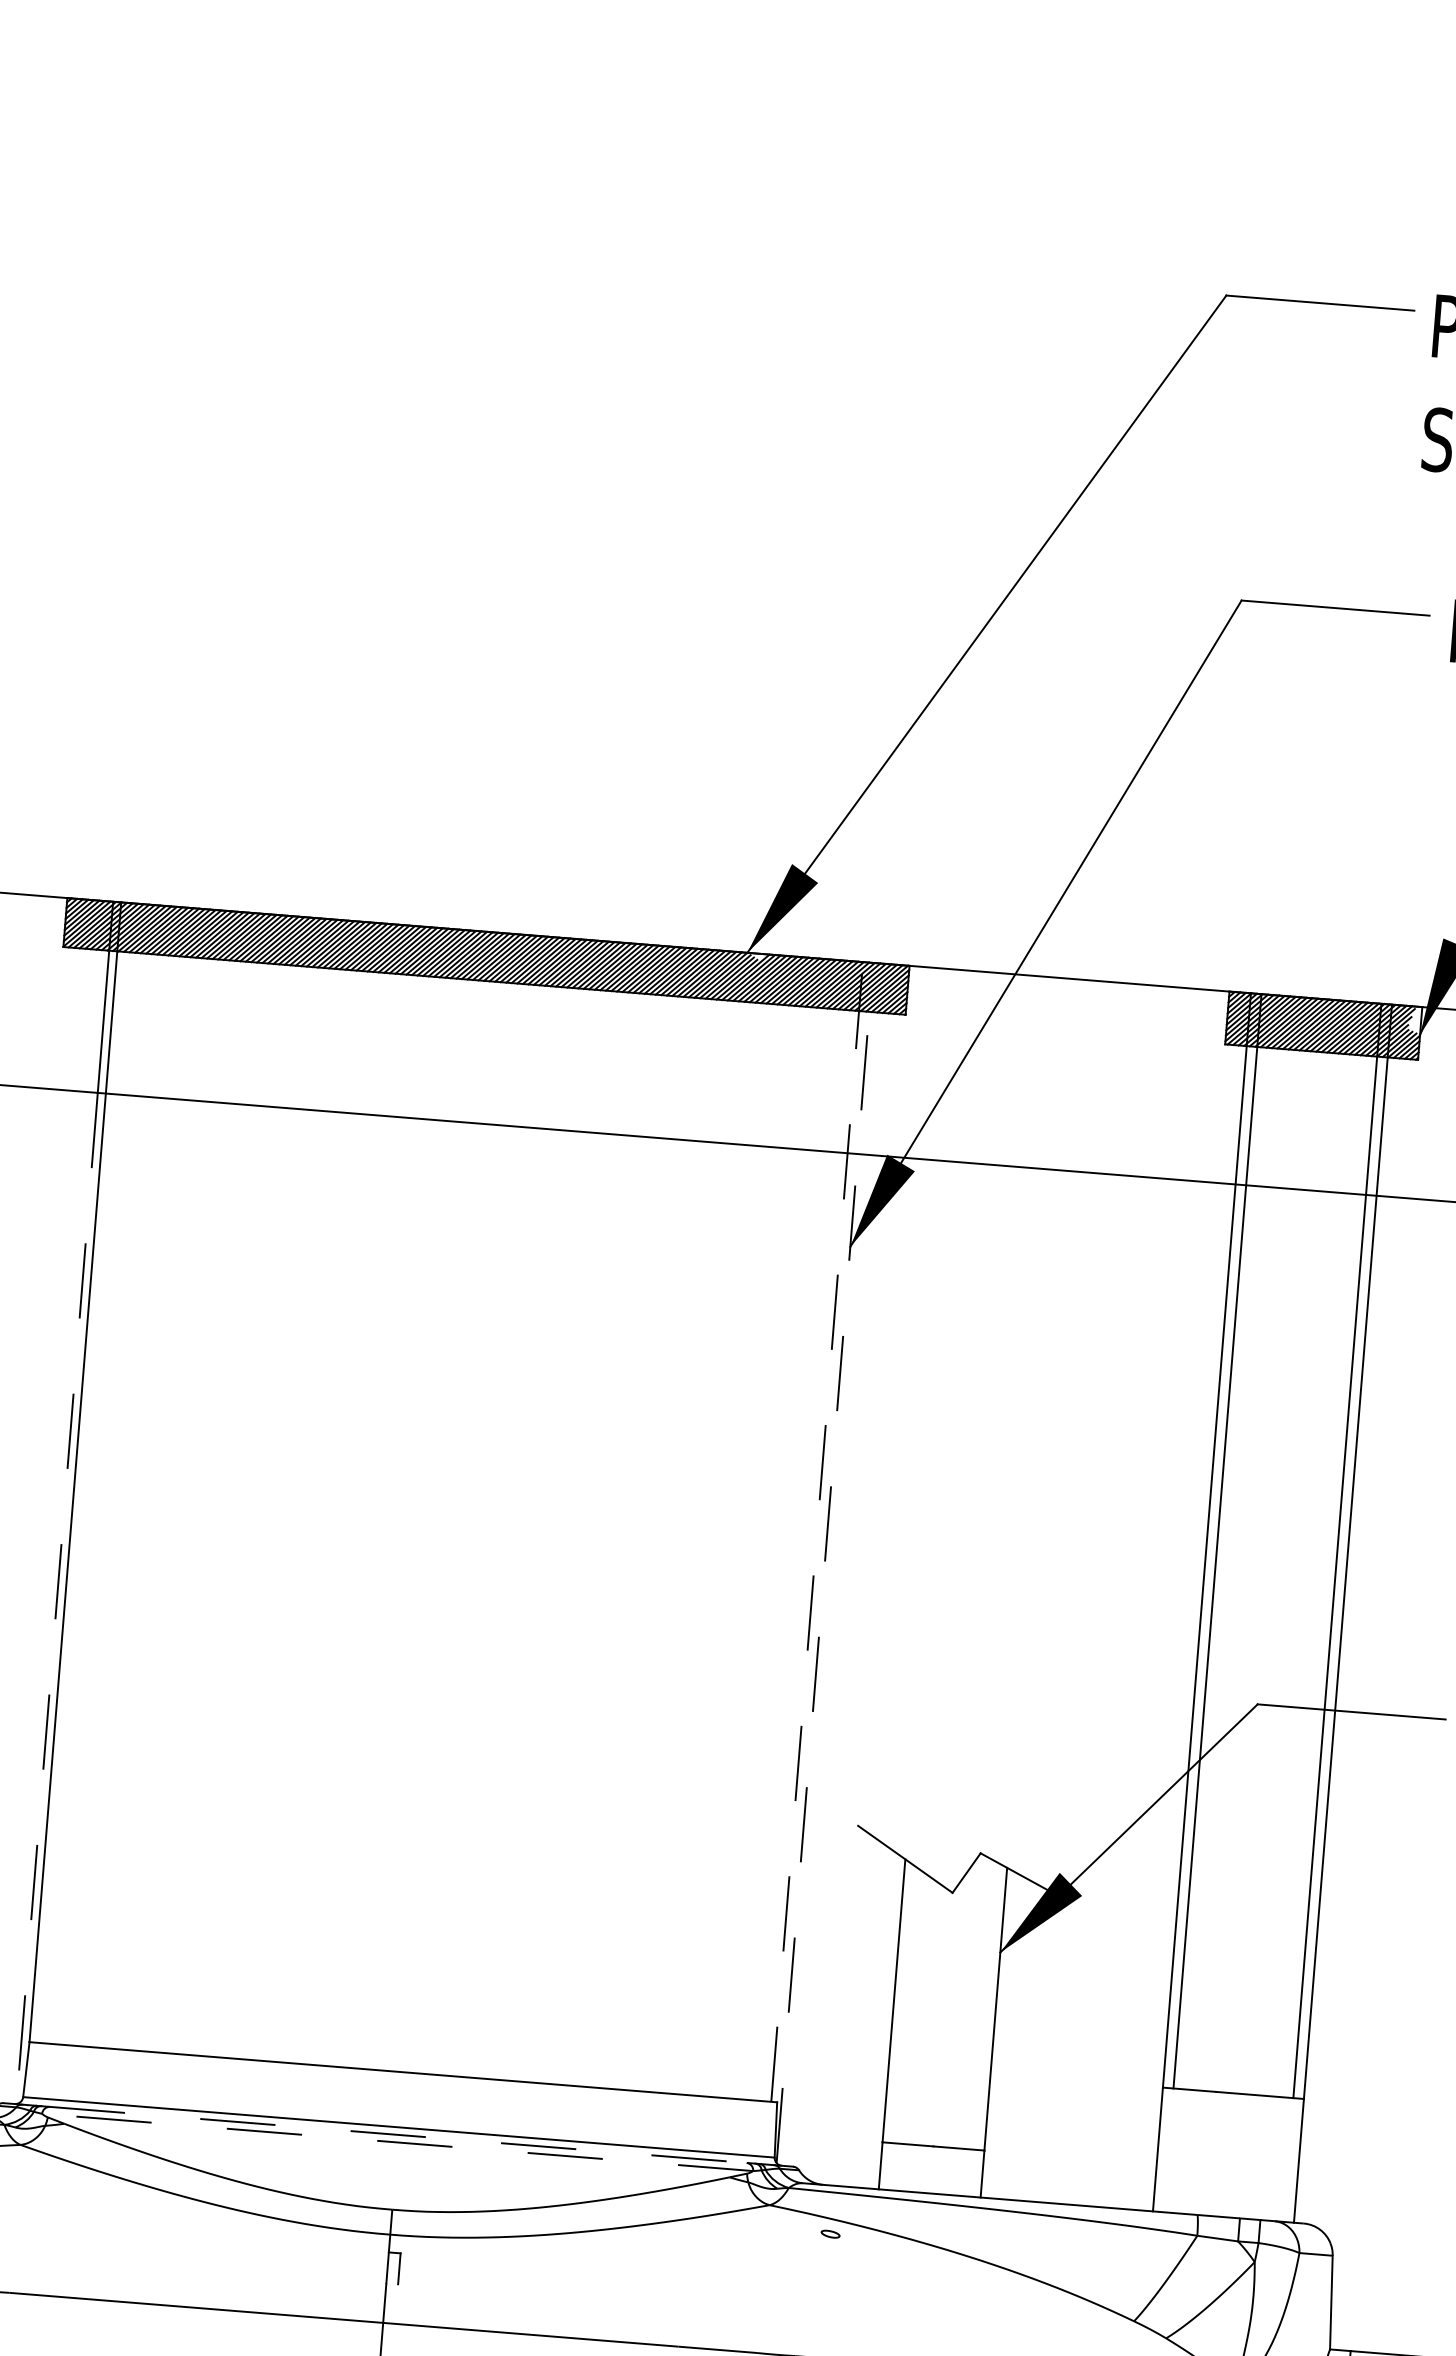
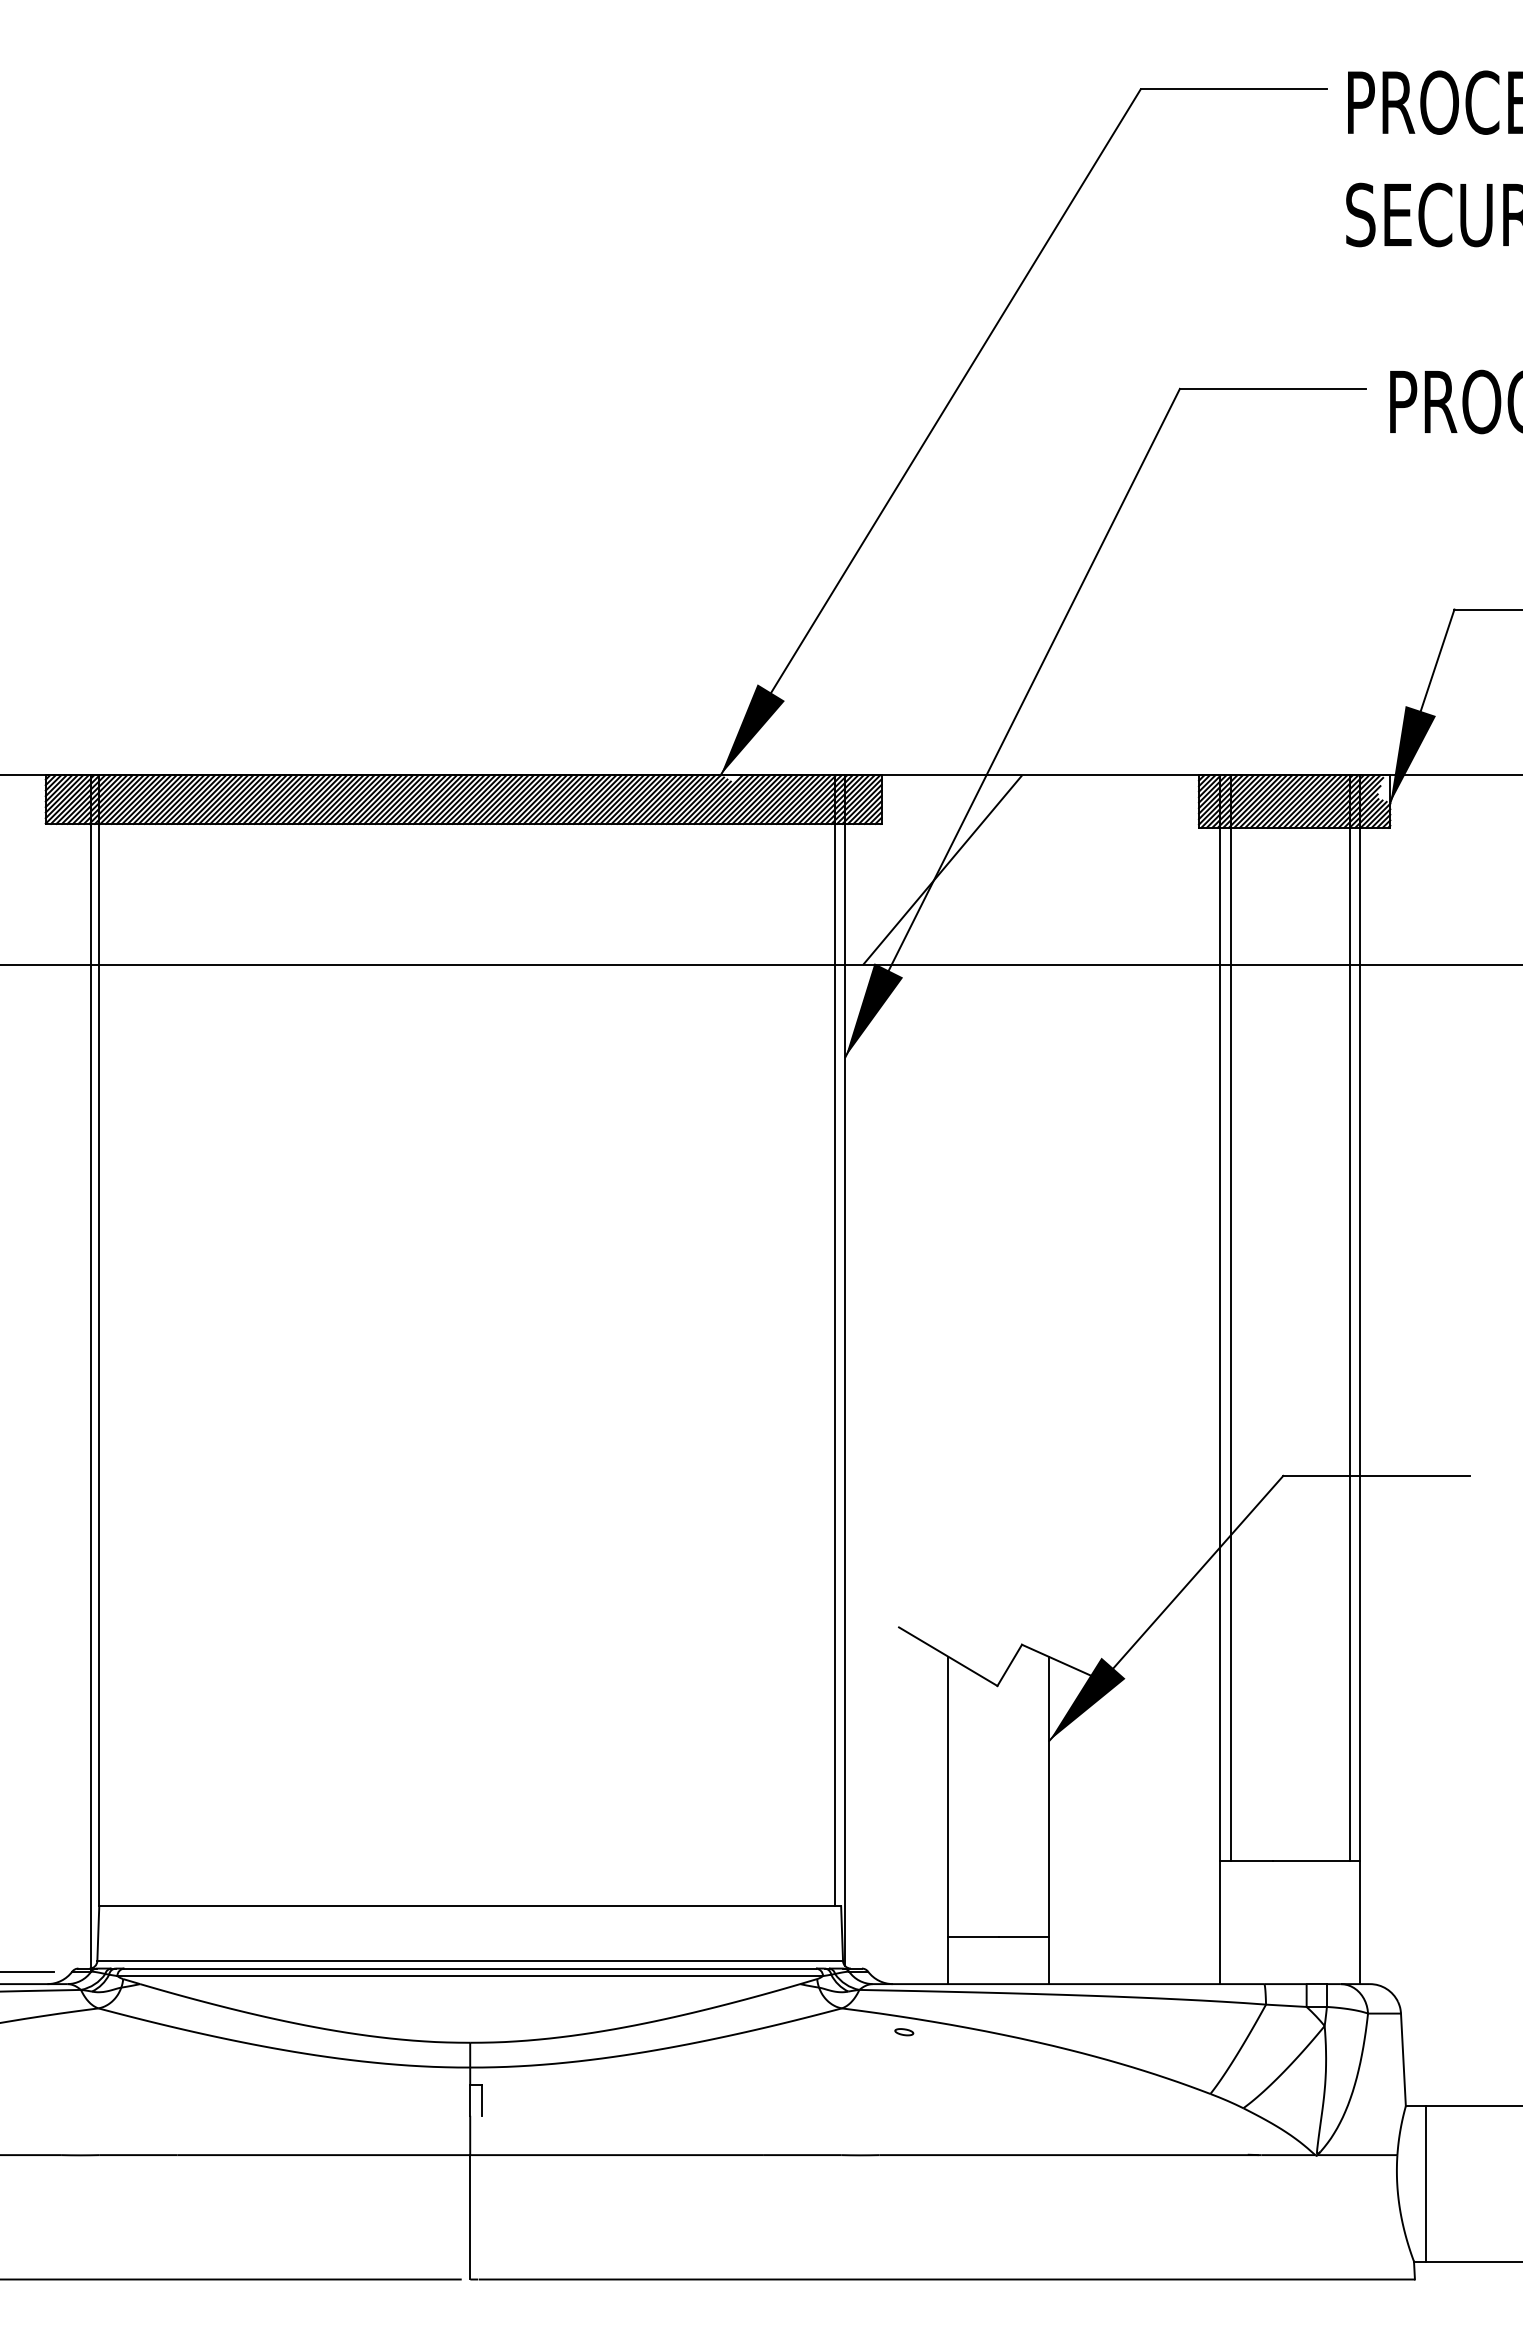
hatch: (963, 1066) -> (942, 870), added
line: (817, 1531) -> (835, 1340), dashed -> solid
line: (825, 1562) -> (845, 1370), dashed -> solid
line: (57, 1600) -> (91, 1468), dashed -> solid
line: (398, 2134) -> (470, 1968), dashed -> solid
line: (397, 2142) -> (470, 1976), dashed -> solid

